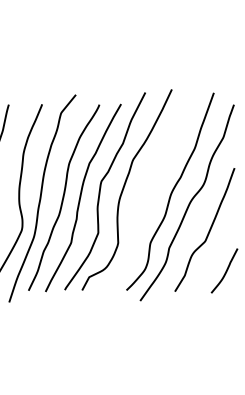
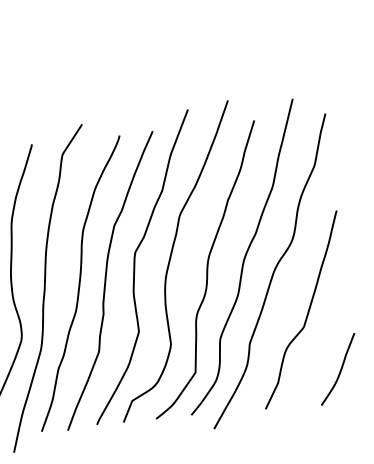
curve: (146, 197) -> (206, 269), added

